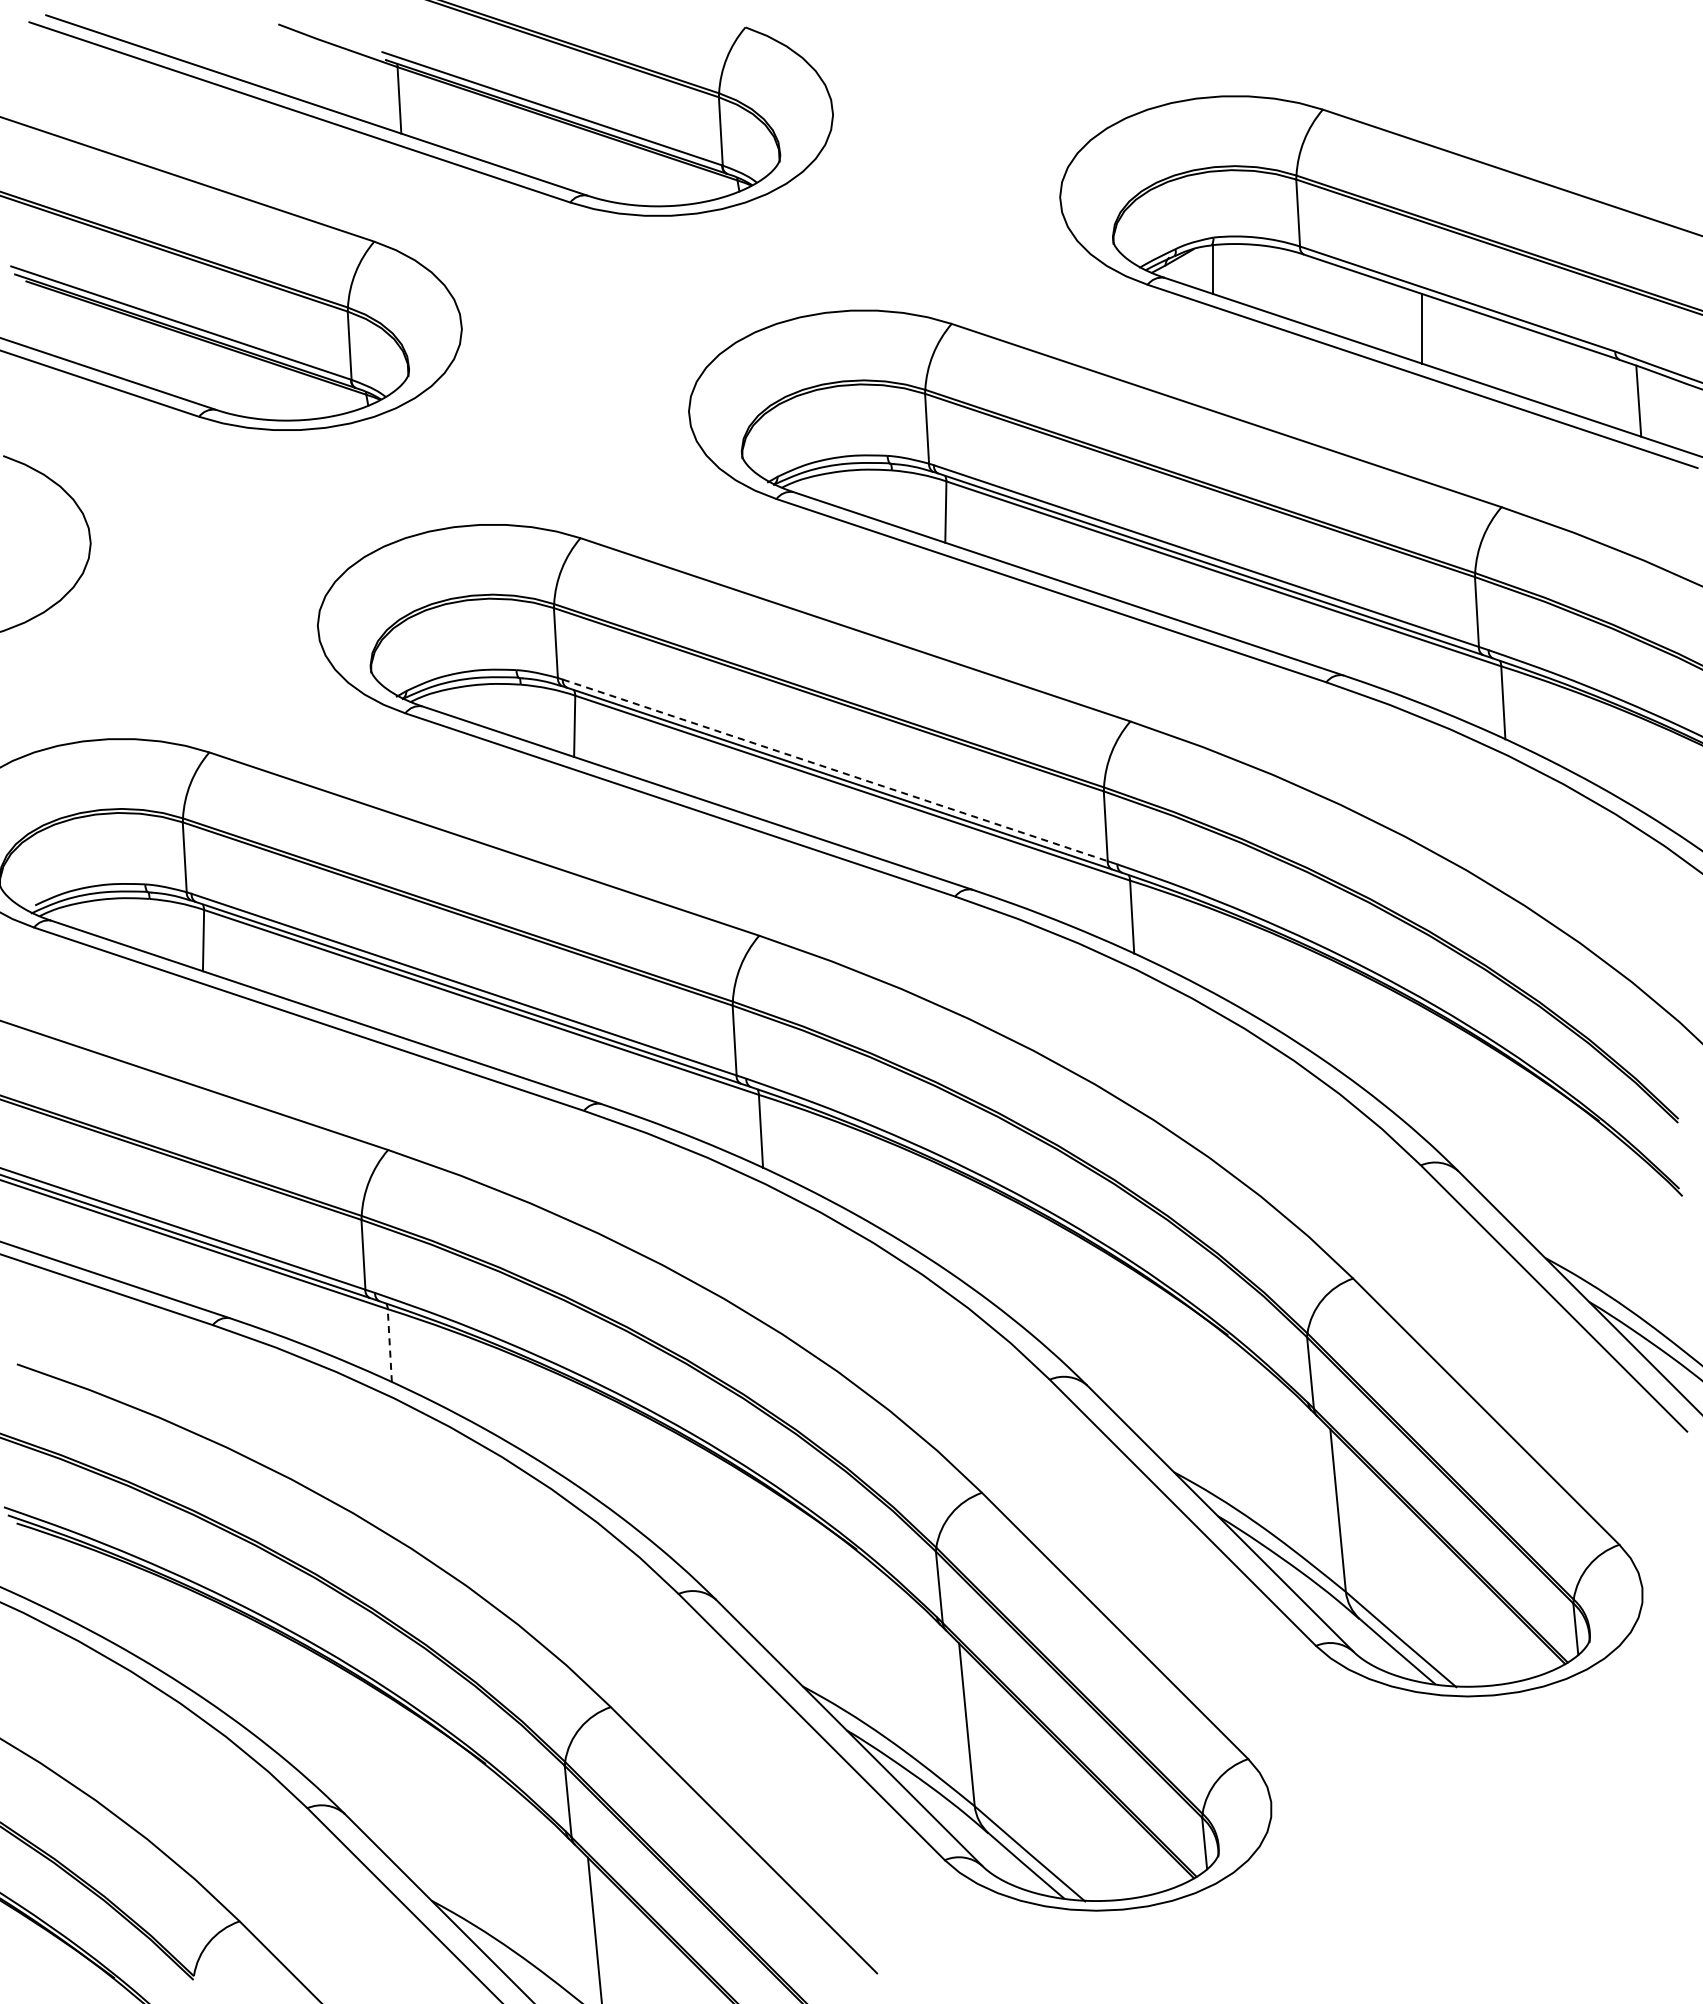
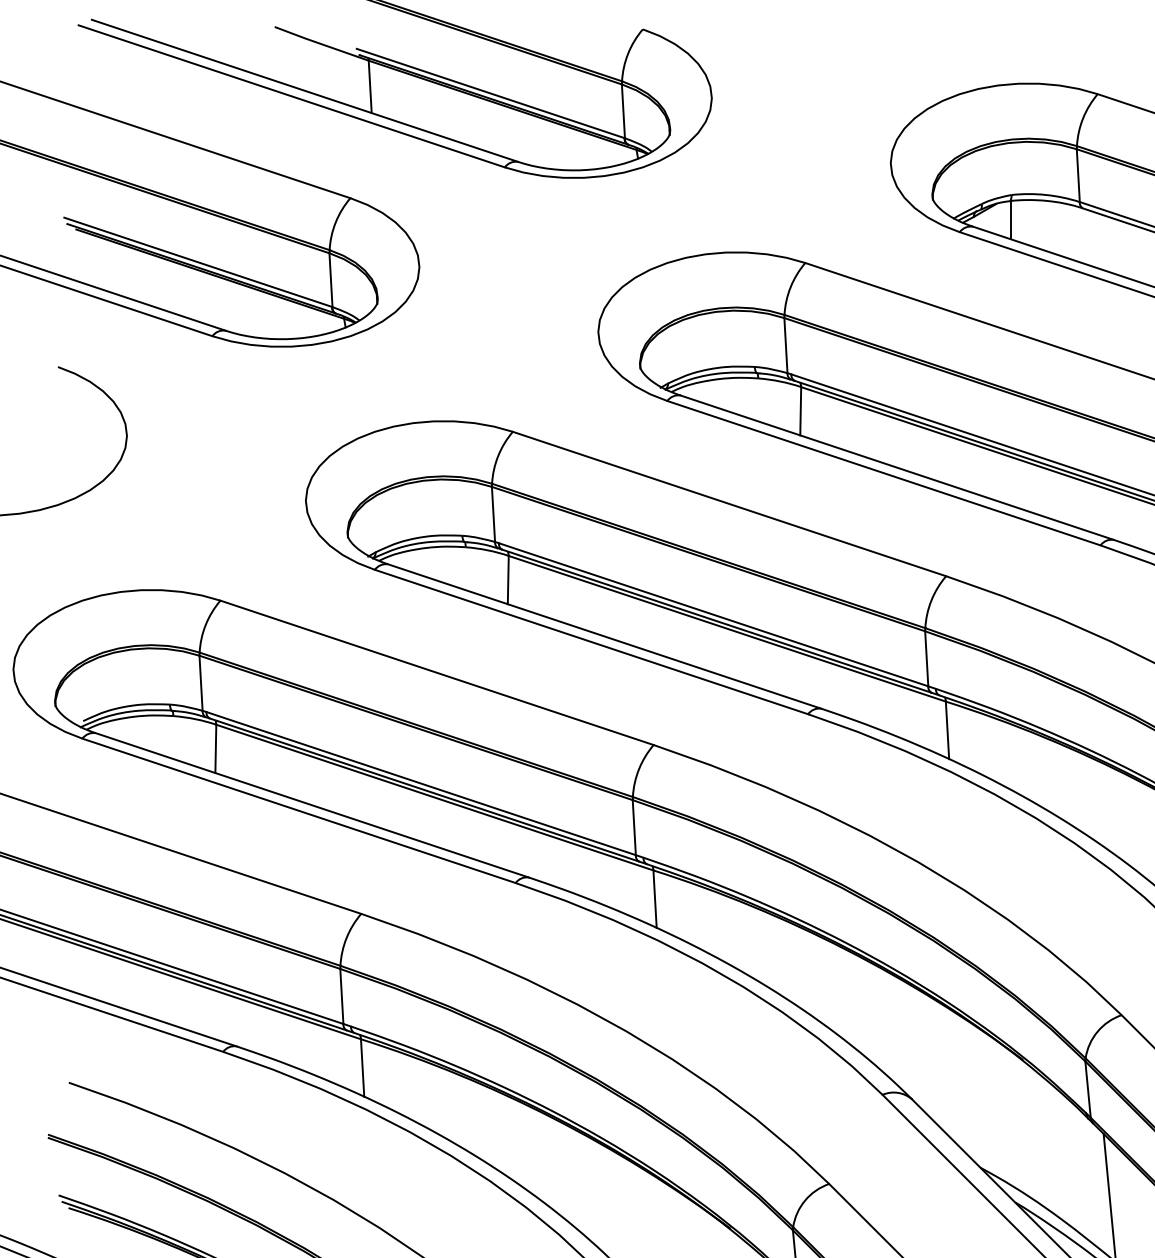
line: (835, 770) -> (713, 614), dashed -> solid
line: (389, 1345) -> (362, 1067), dashed -> solid

